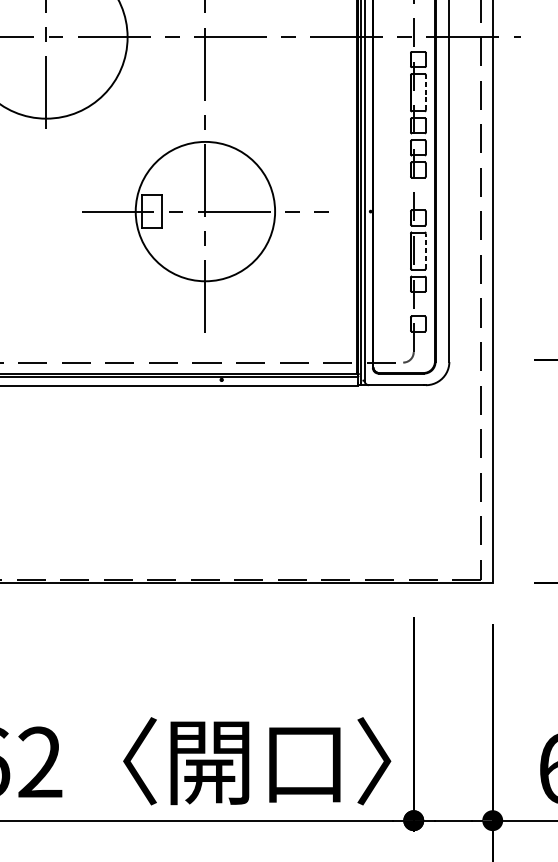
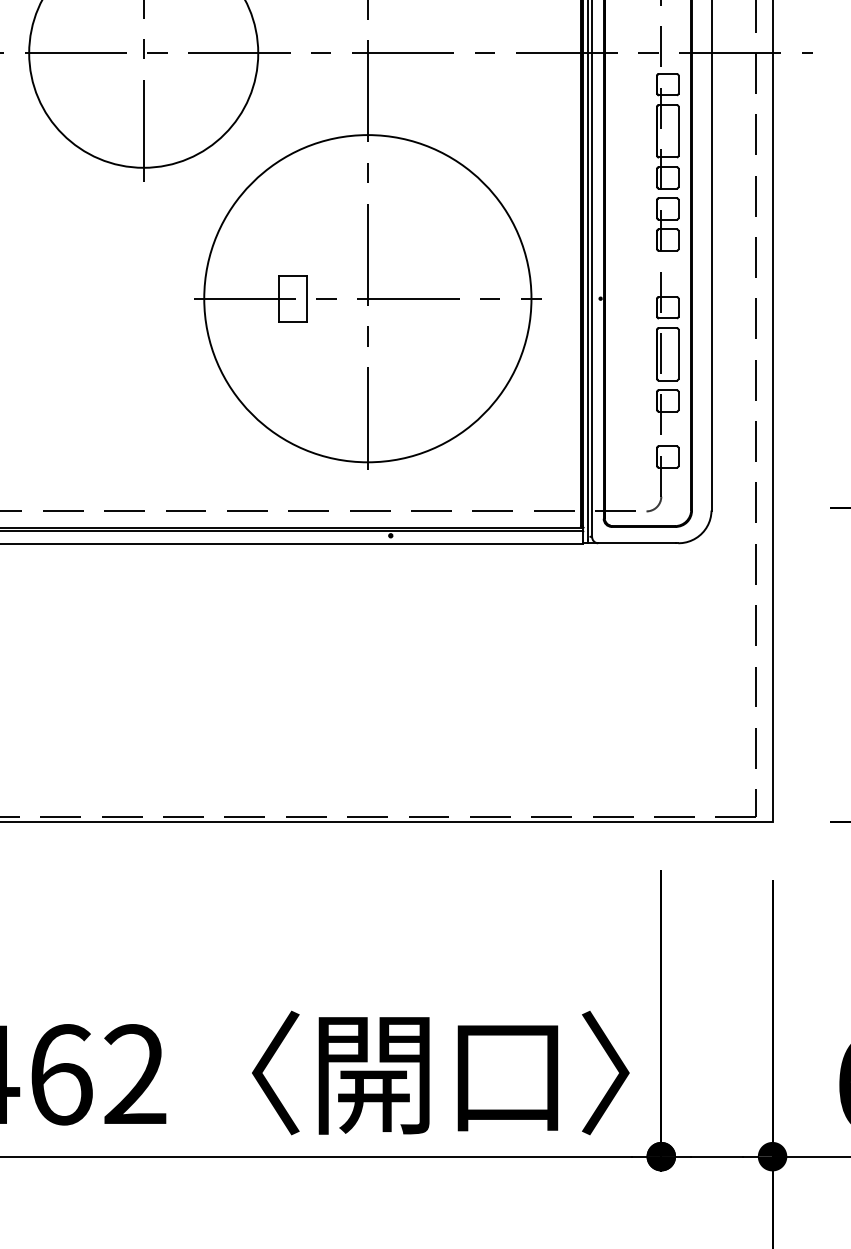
line: (425, 92) -> (678, 131), dashed -> solid
circle: (205, 211) -> (367, 298), size x1.67
line: (425, 251) -> (678, 354), dashed -> solid

